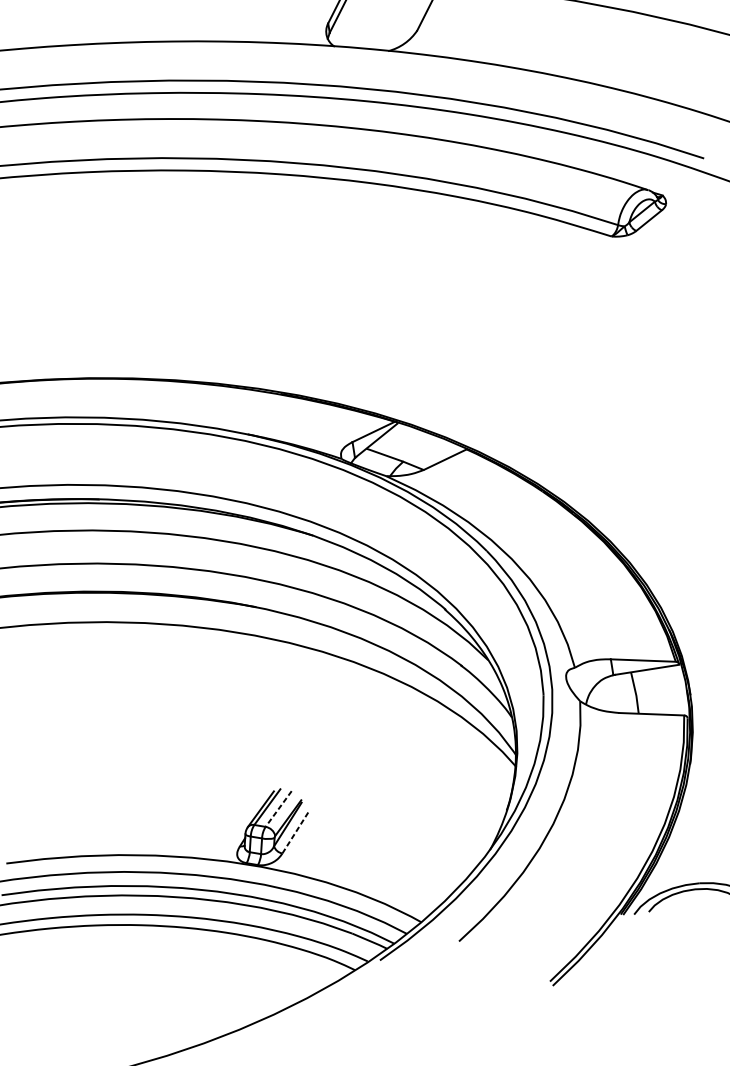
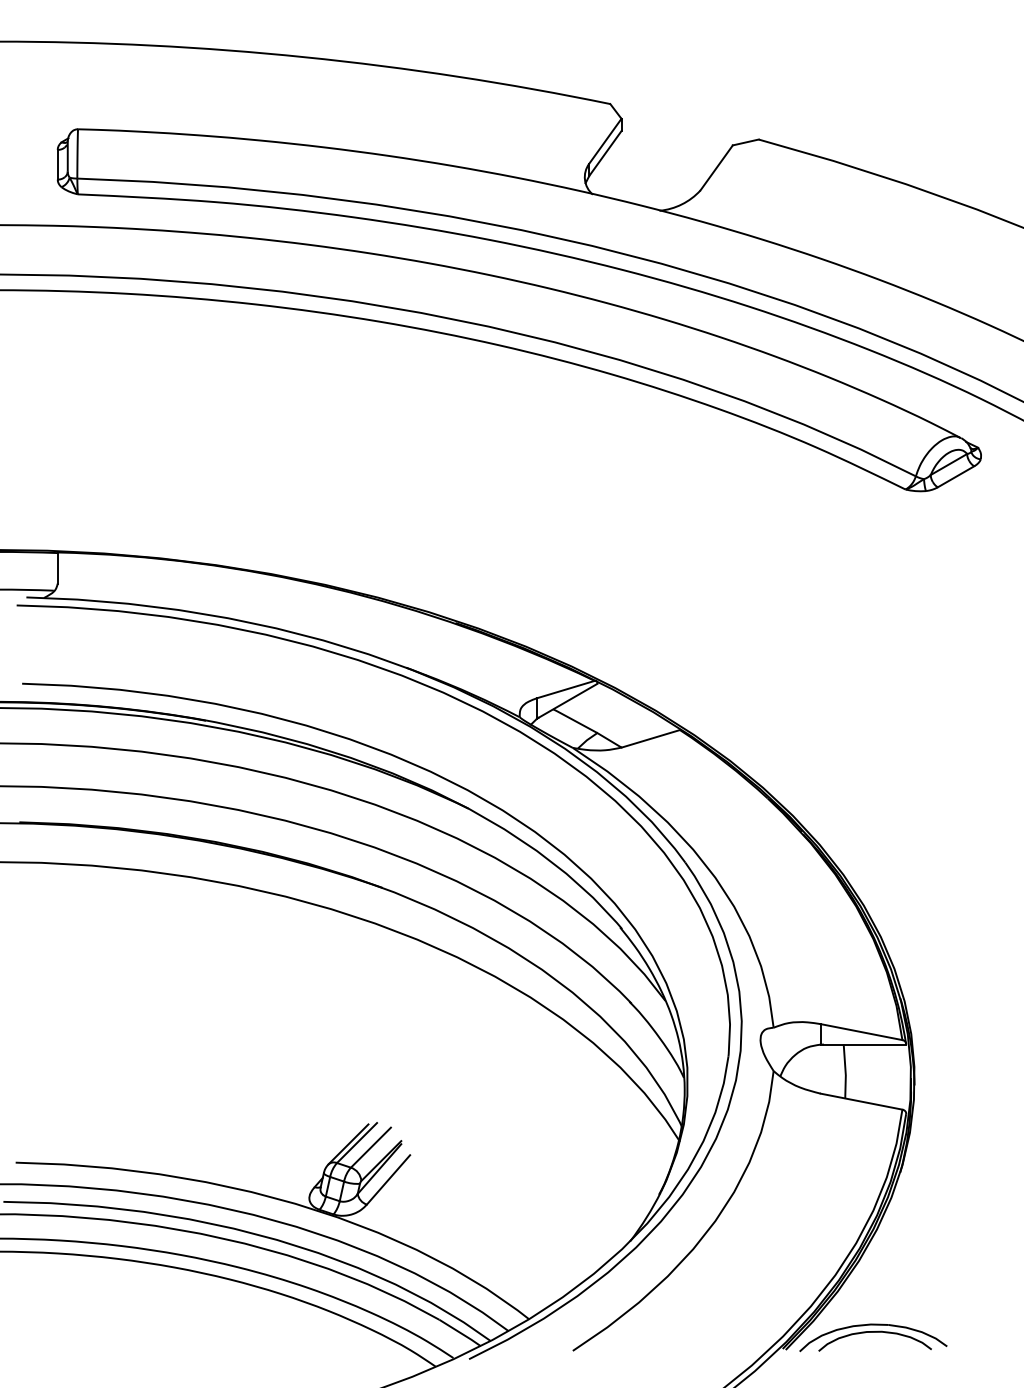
line: (278, 809) -> (370, 1148), dashed -> solid
line: (296, 831) -> (388, 1179), dashed -> solid

